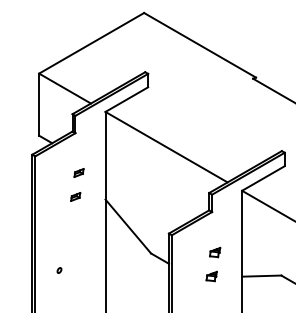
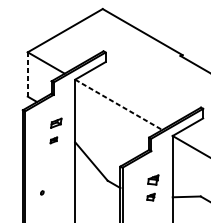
line: (39, 104) -> (28, 74), solid -> dashed
line: (167, 147) -> (119, 105), solid -> dashed
part: (78, 172) -> (55, 122), size x1.6
part: (215, 252) -> (153, 180), size x1.4

